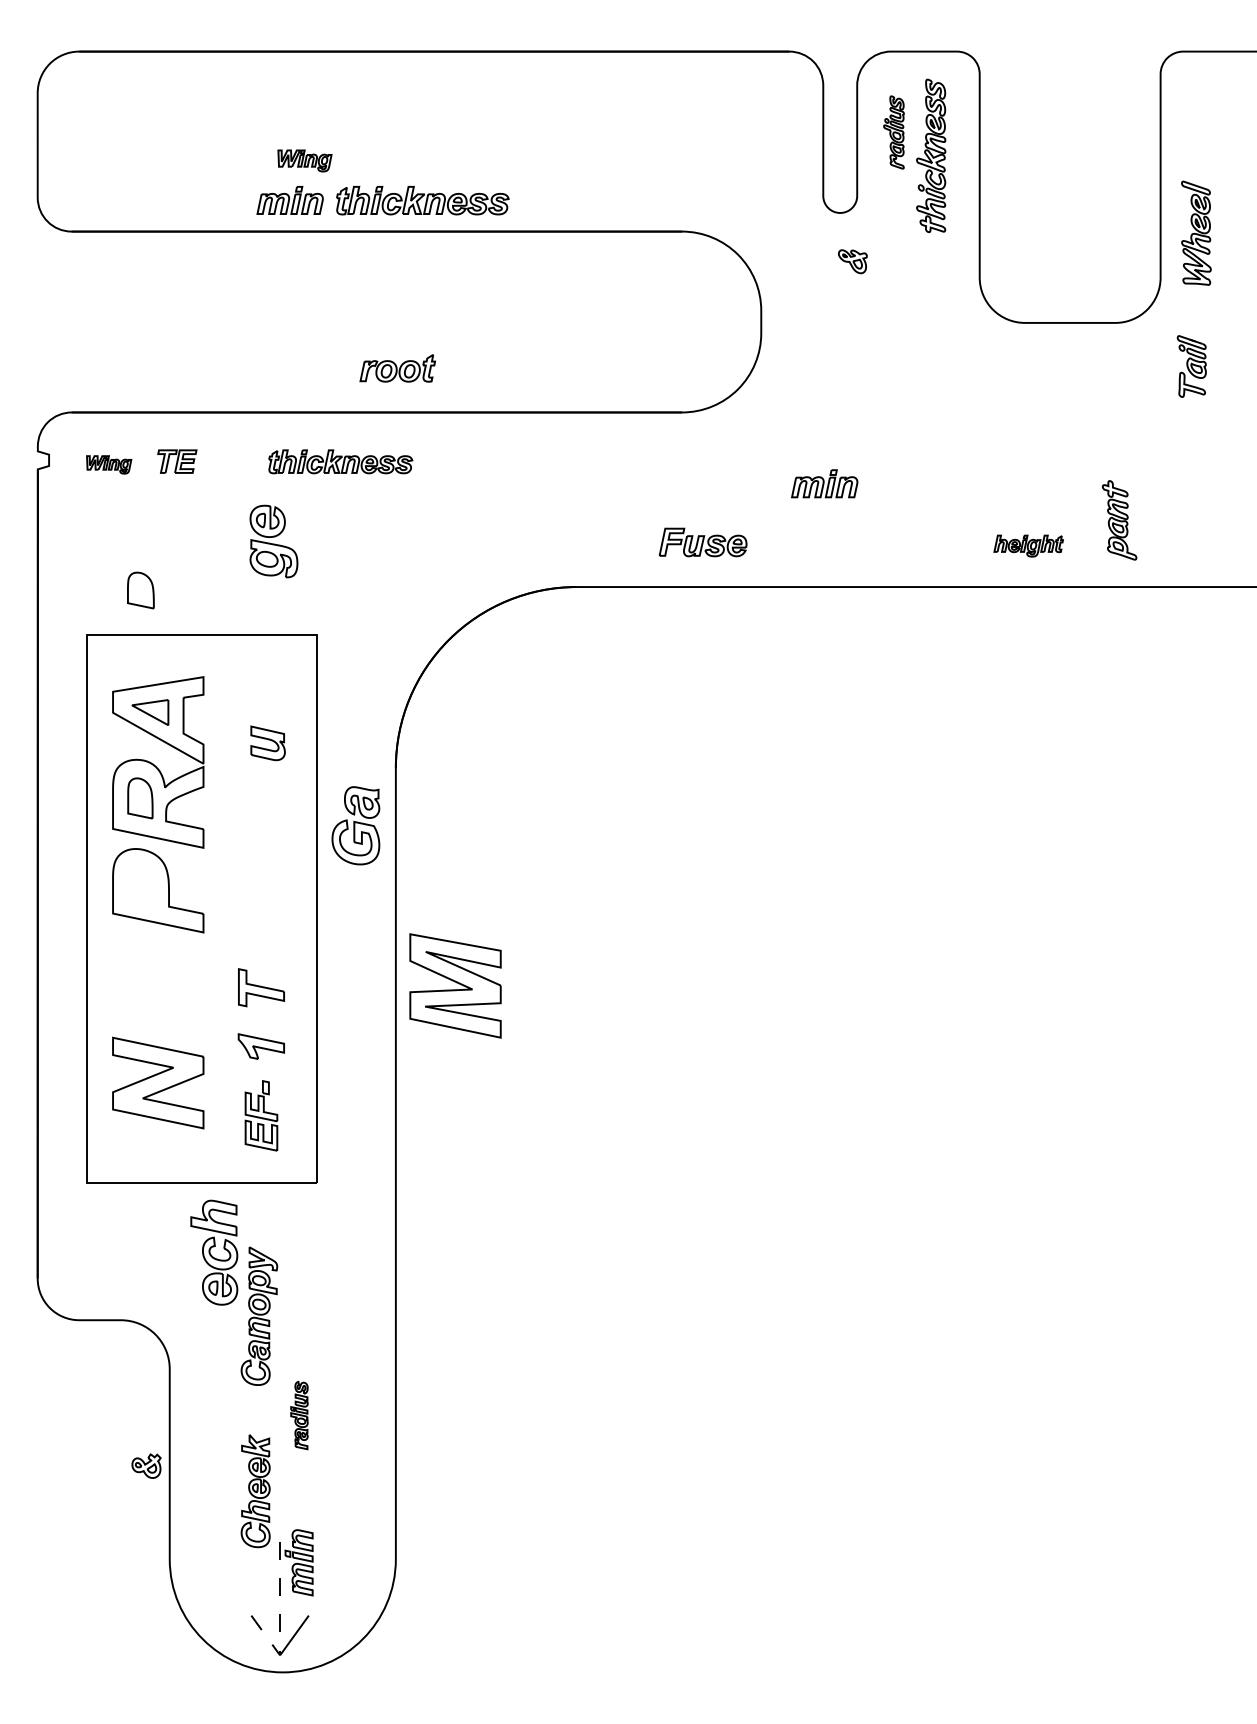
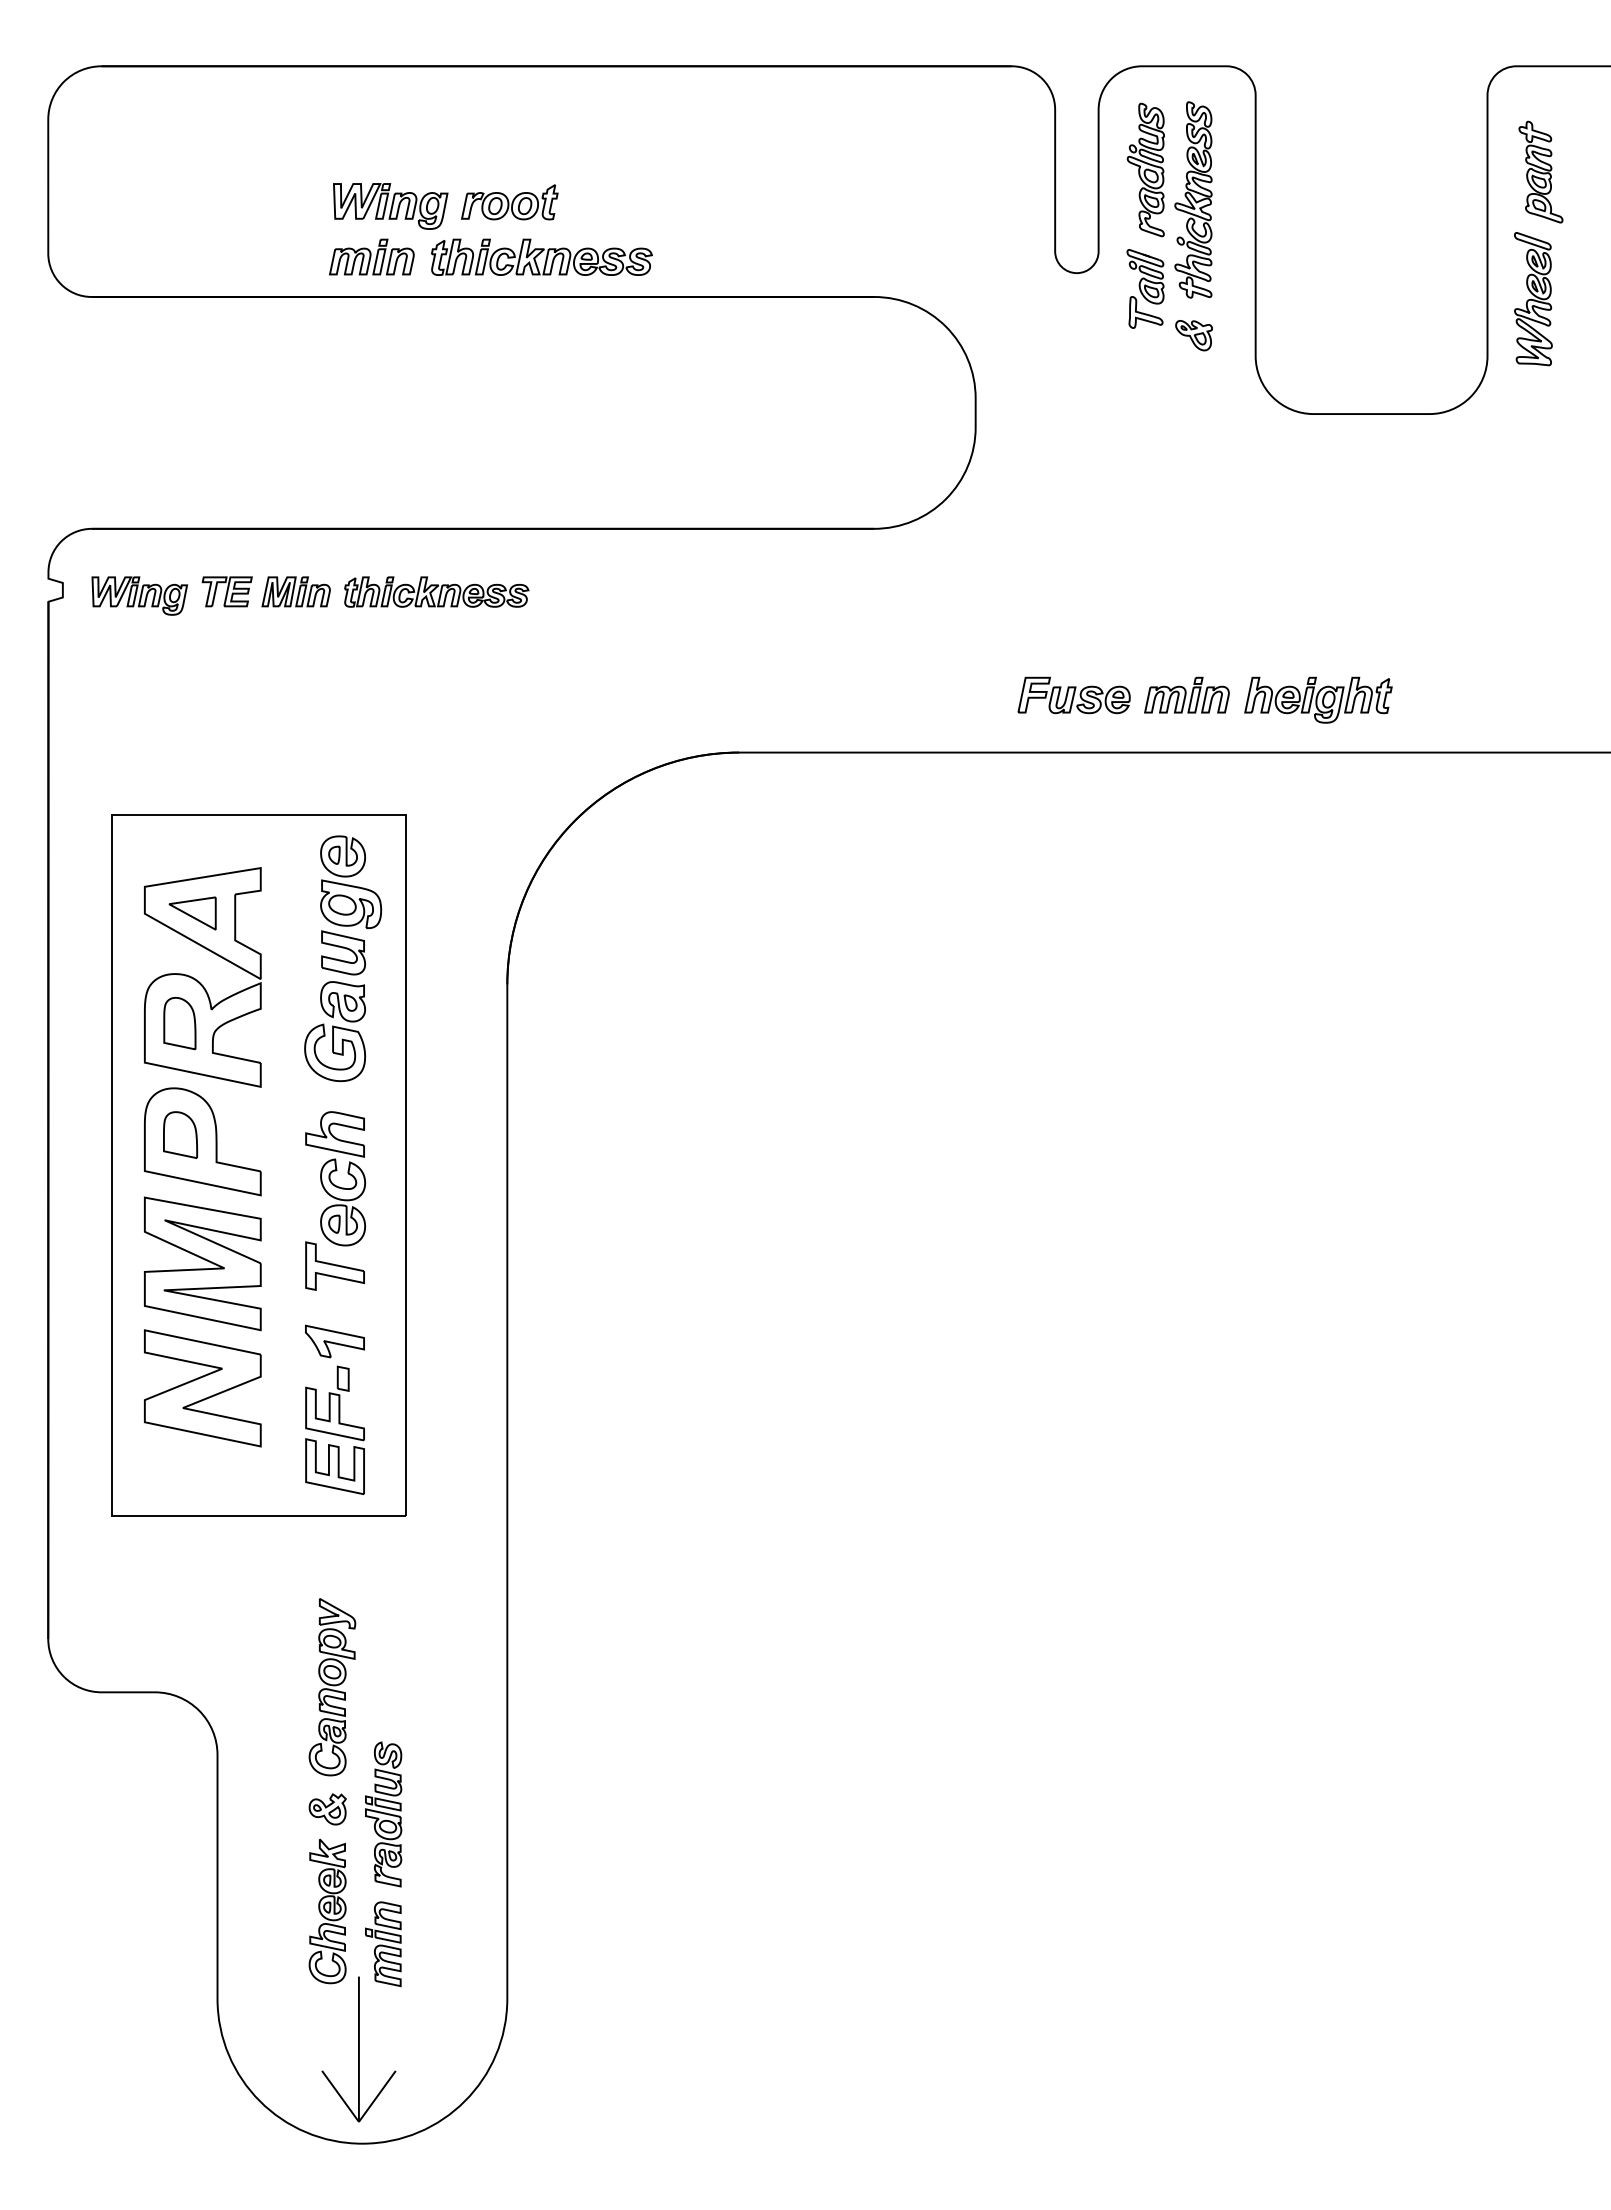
part: (893, 132) -> (1145, 169), size x1.43
part: (304, 160) -> (390, 206), size x1.67
part: (852, 261) -> (1193, 335), moved
part: (1191, 366) -> (1145, 288), moved
part: (397, 368) -> (509, 202), moved
part: (230, 461) -> (295, 591), added
part: (108, 464) -> (139, 595), size x1.67
part: (824, 483) -> (1186, 694), moved
part: (1119, 519) -> (1540, 171), moved
part: (274, 541) -> (351, 882), moved
part: (702, 542) -> (1073, 695), moved
part: (1028, 545) -> (1318, 699), size x1.67
part: (140, 590) -> (180, 1134), moved
part: (355, 825) -> (334, 1031), moved
part: (455, 985) -> (202, 1263), moved
part: (261, 1115) -> (334, 1430), size x1.43
part: (214, 1252) -> (335, 1178), moved
part: (299, 1415) -> (383, 1814), size x1.67
part: (146, 1466) -> (327, 1809), moved
part: (299, 1563) -> (383, 1944), moved
line: (279, 1623) -> (358, 2081), dashed -> solid

